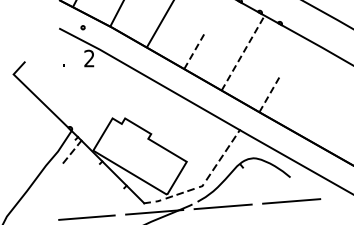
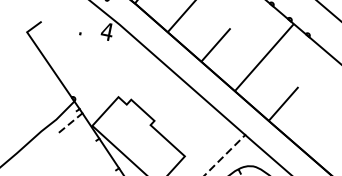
line: (195, 50) -> (216, 45), dashed -> solid
line: (243, 52) -> (264, 57), dashed -> solid
text: (88, 58) -> (106, 31), 2 -> 4
line: (270, 93) -> (283, 104), dashed -> solid

